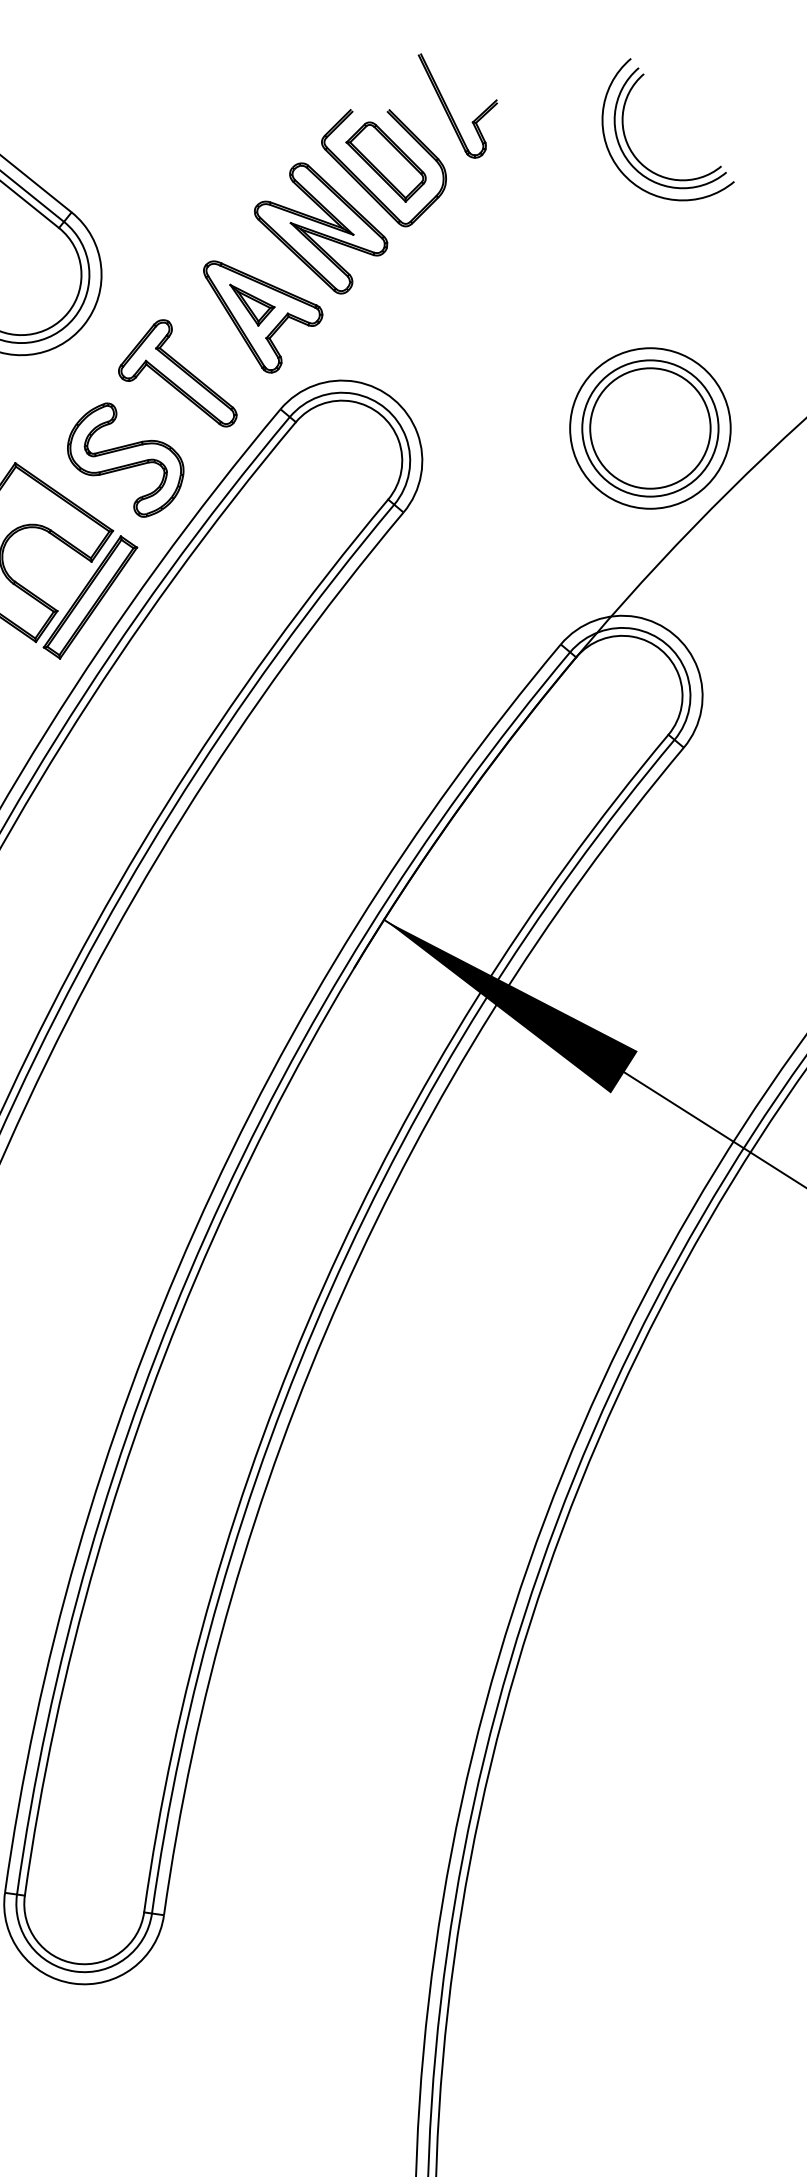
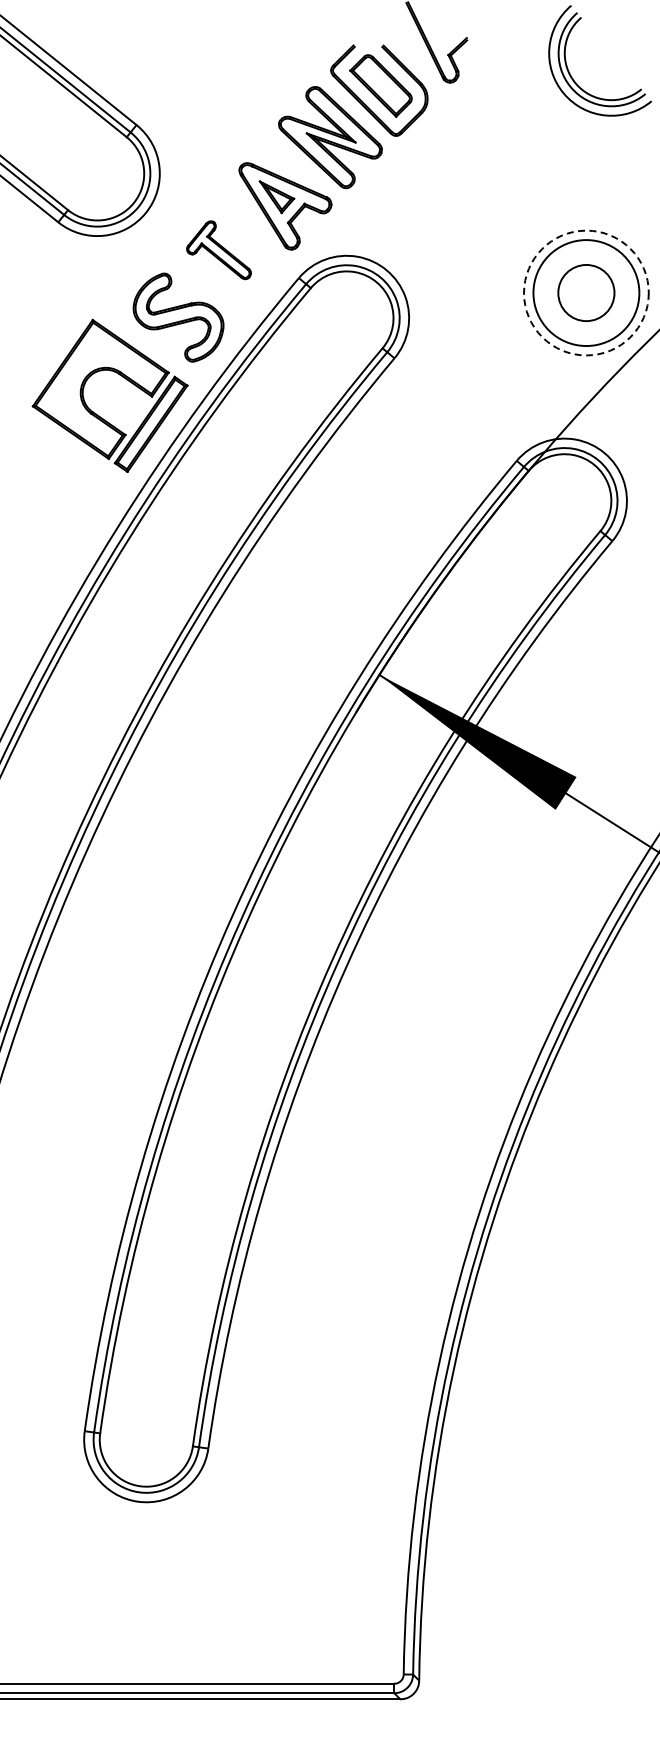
part: (177, 373) -> (218, 250), size x0.7
circle: (650, 427) -> (586, 292), size x0.6
circle: (650, 427) -> (586, 292), solid -> dashed

